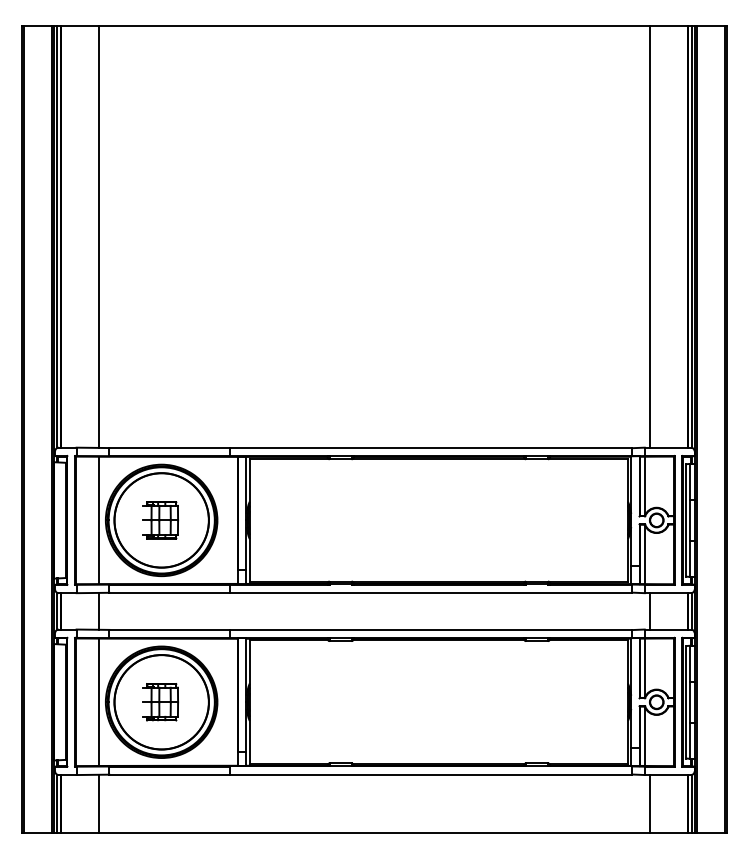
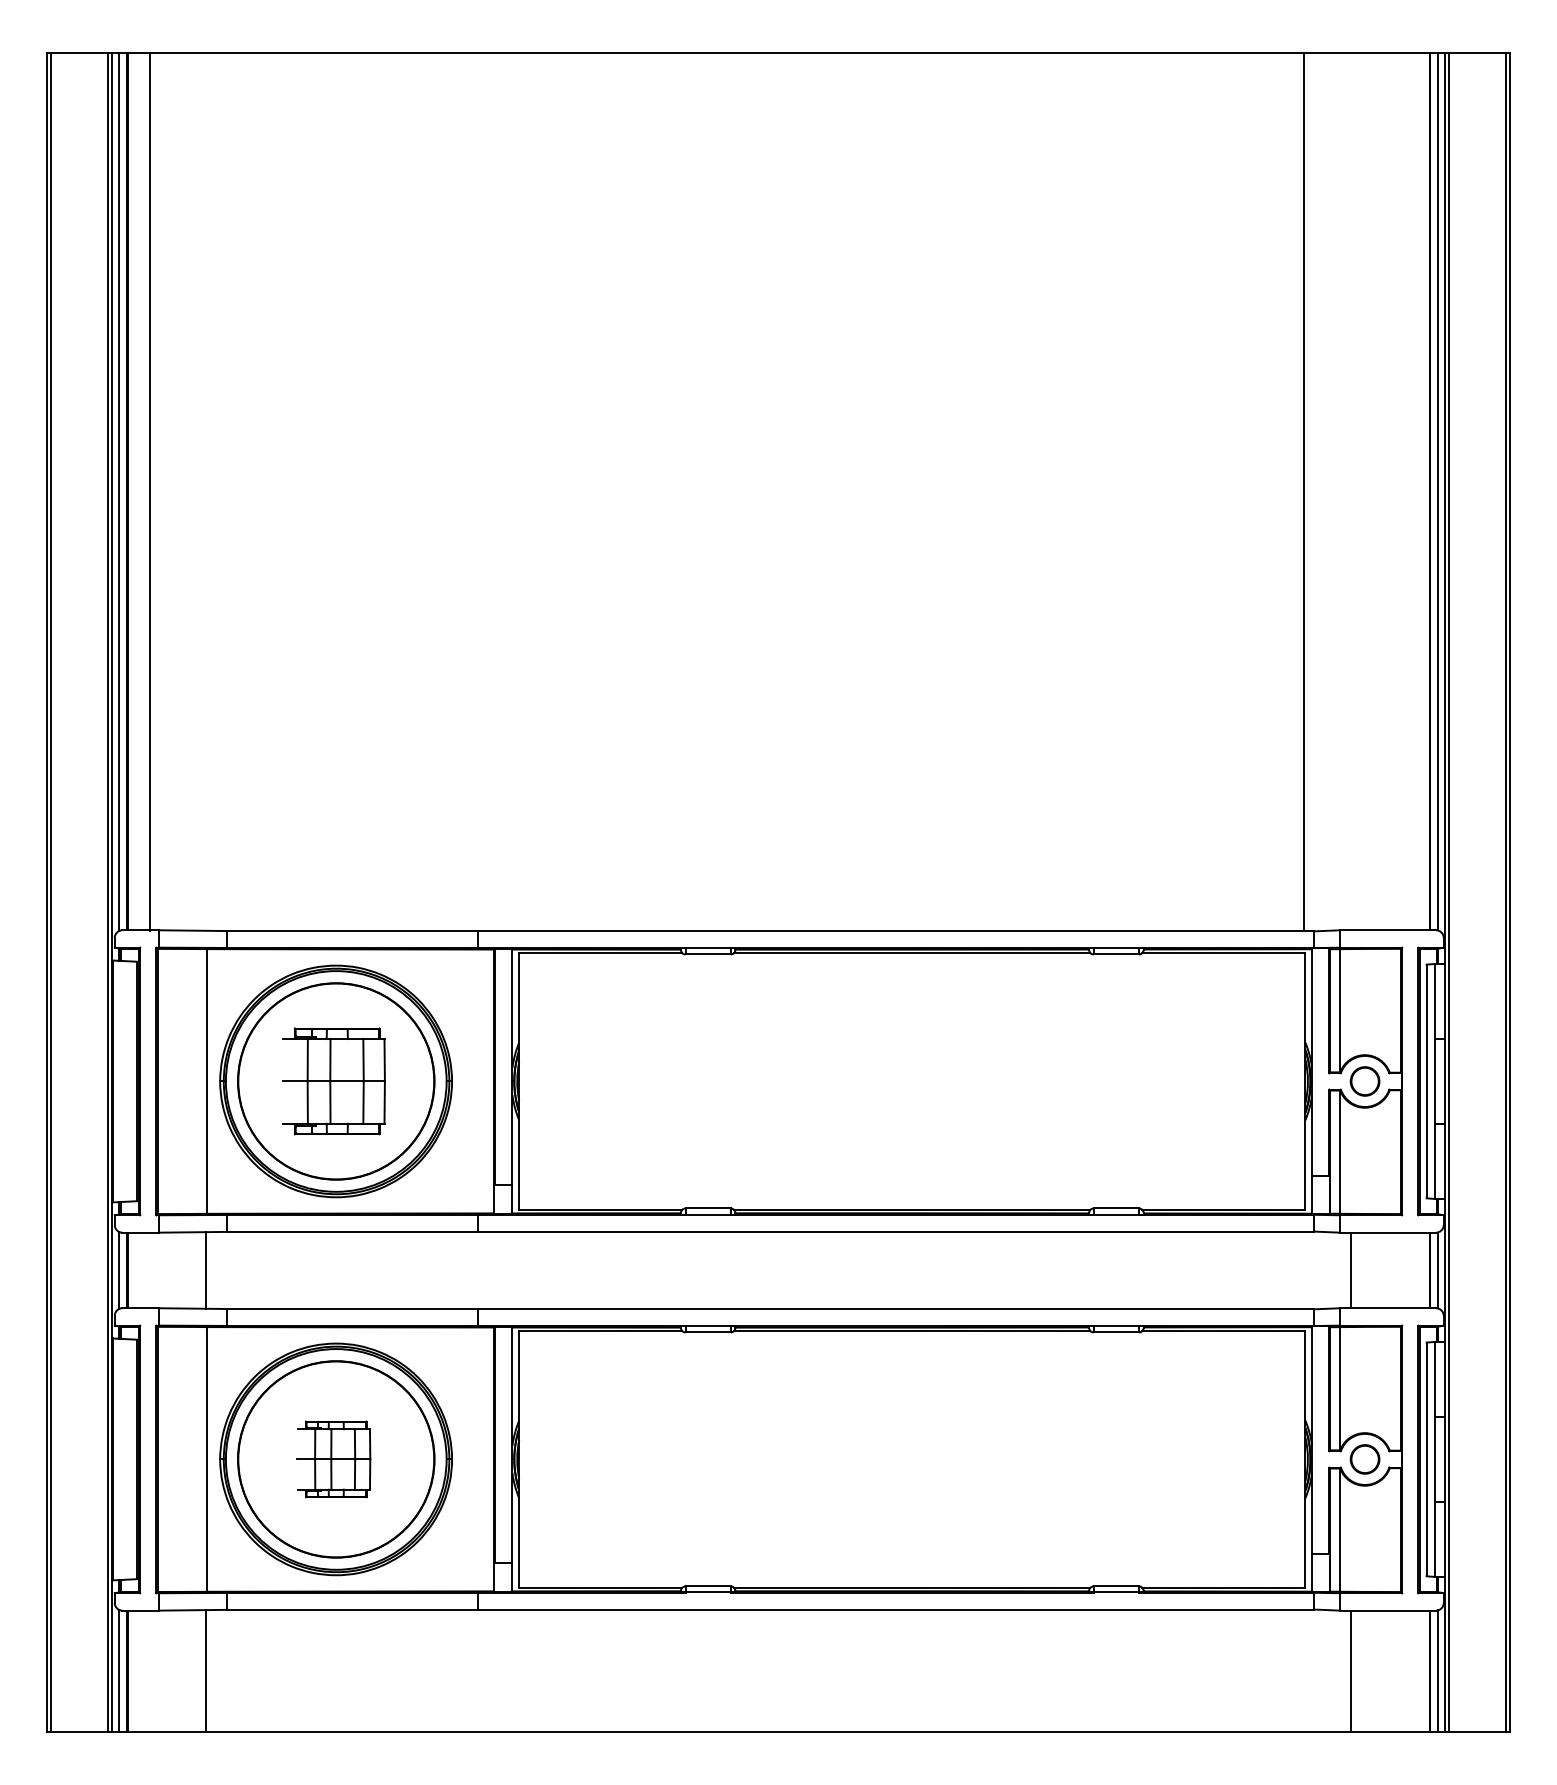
line: (98, 236) -> (148, 491), moved
line: (650, 236) -> (1304, 491), moved
part: (160, 520) -> (333, 1081), size x1.4

